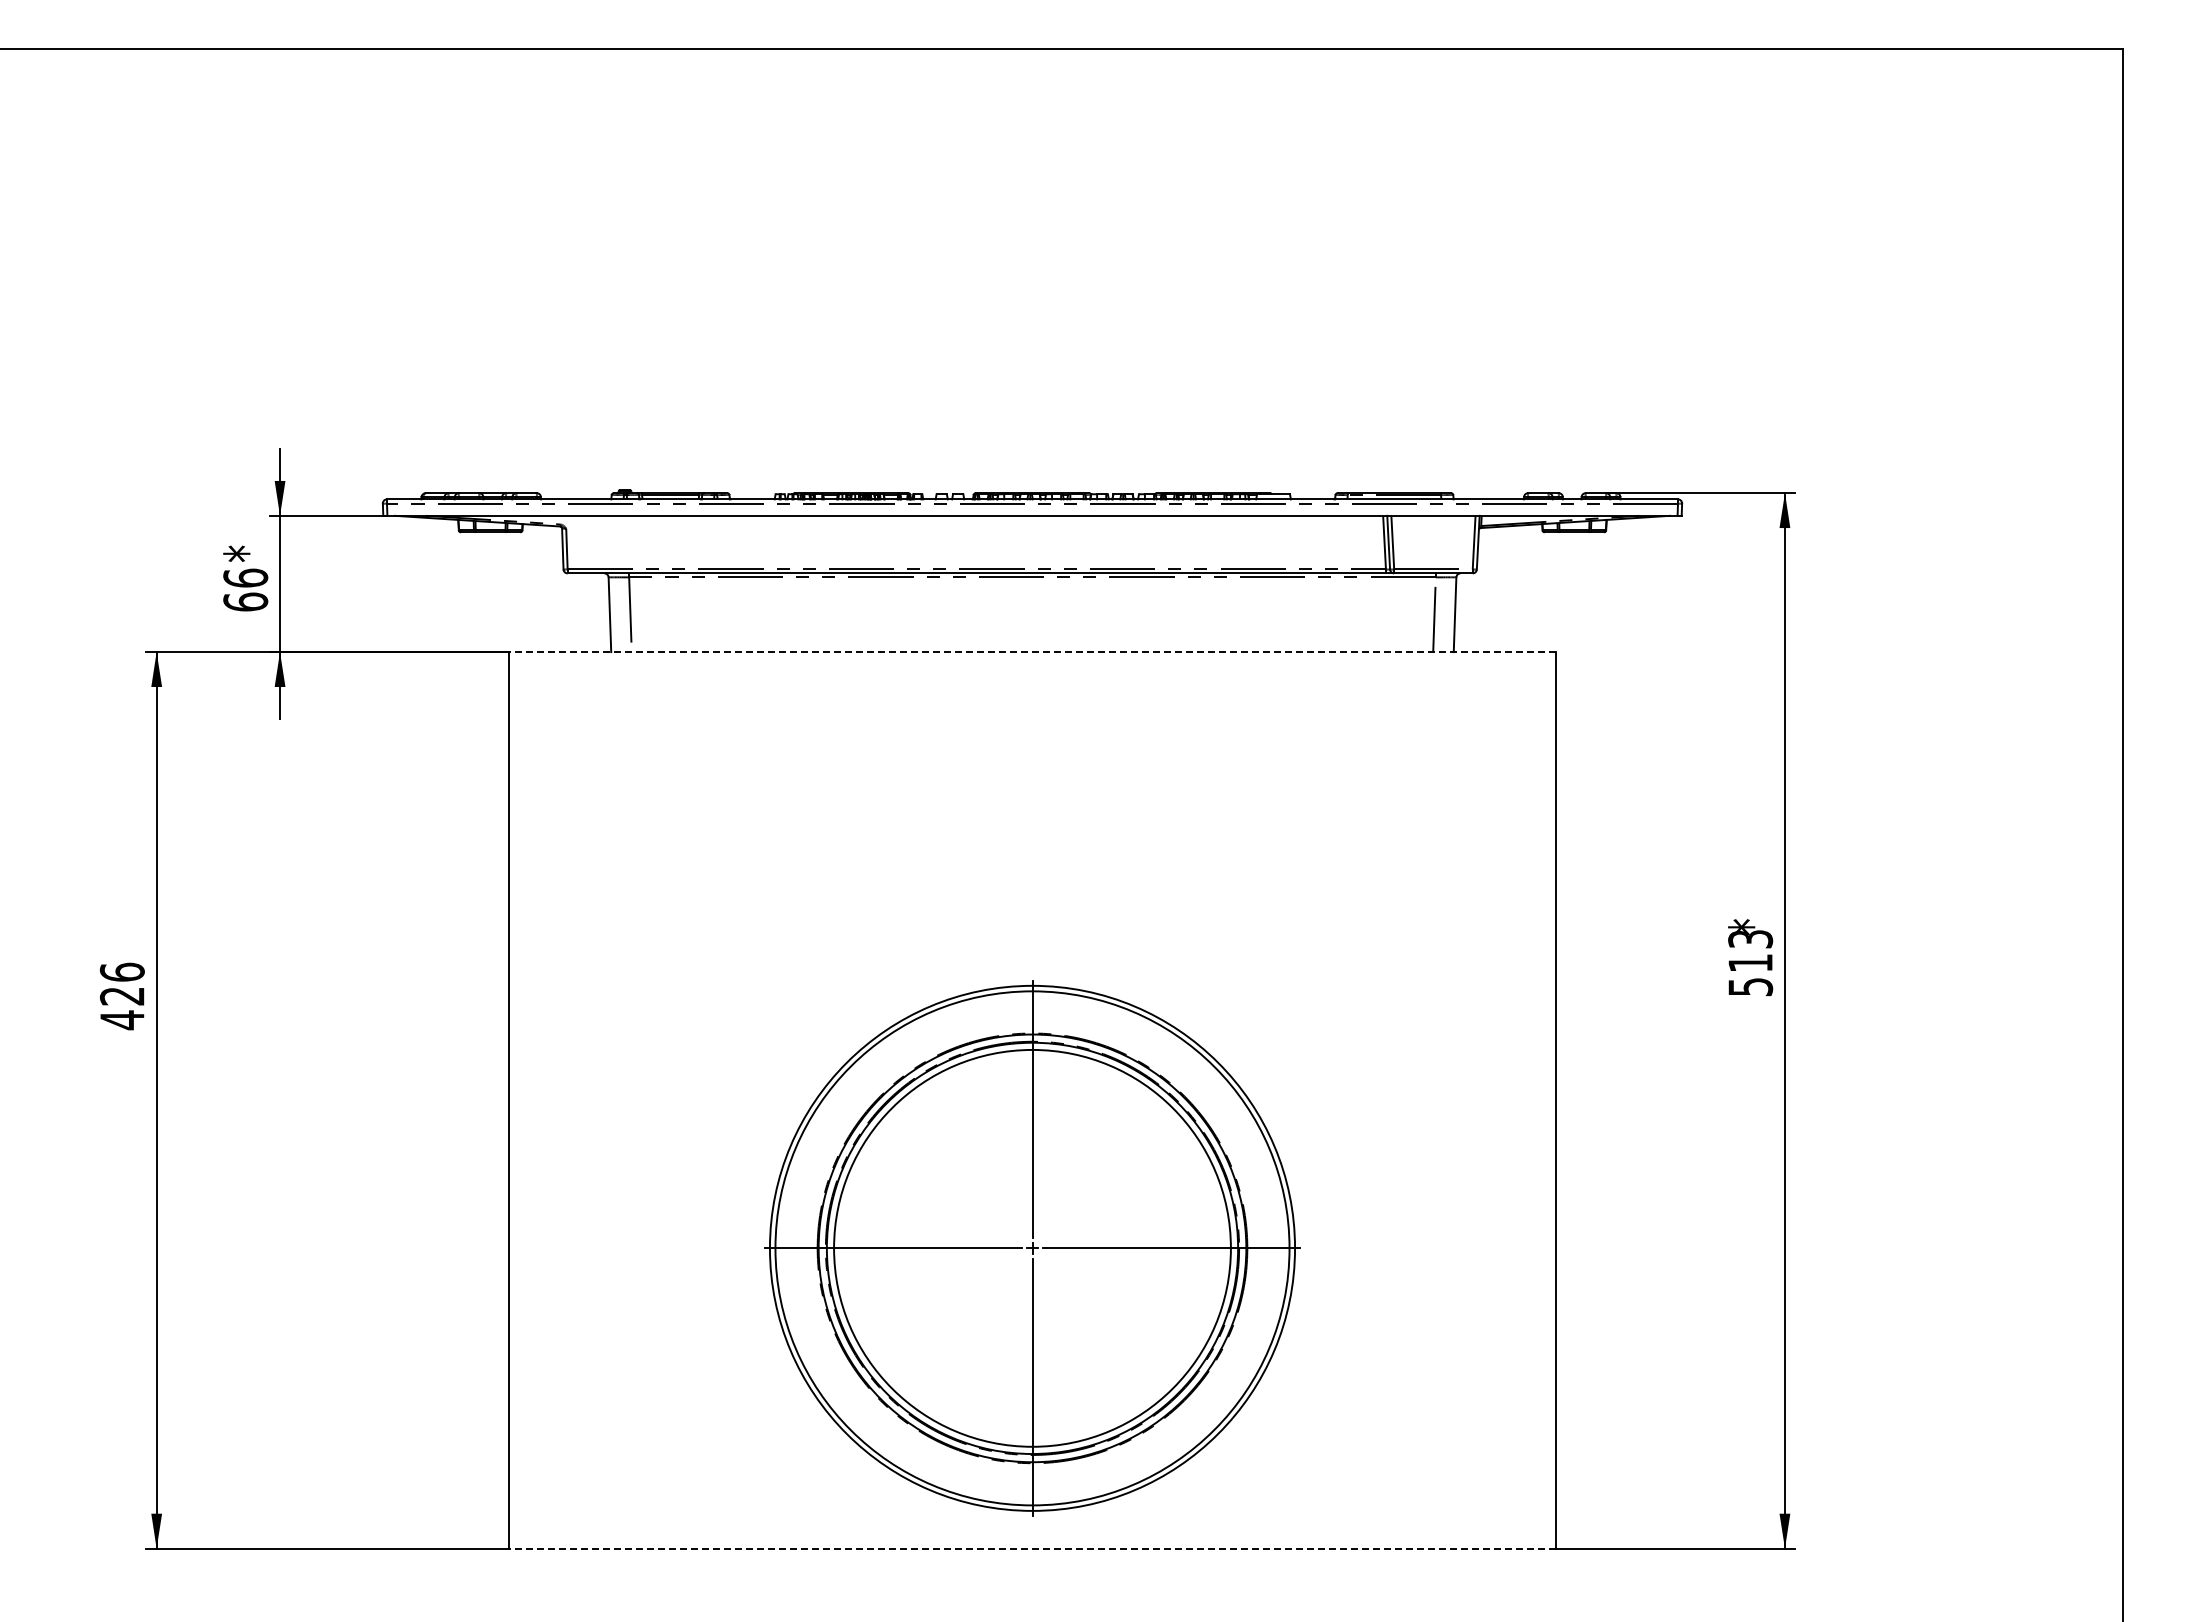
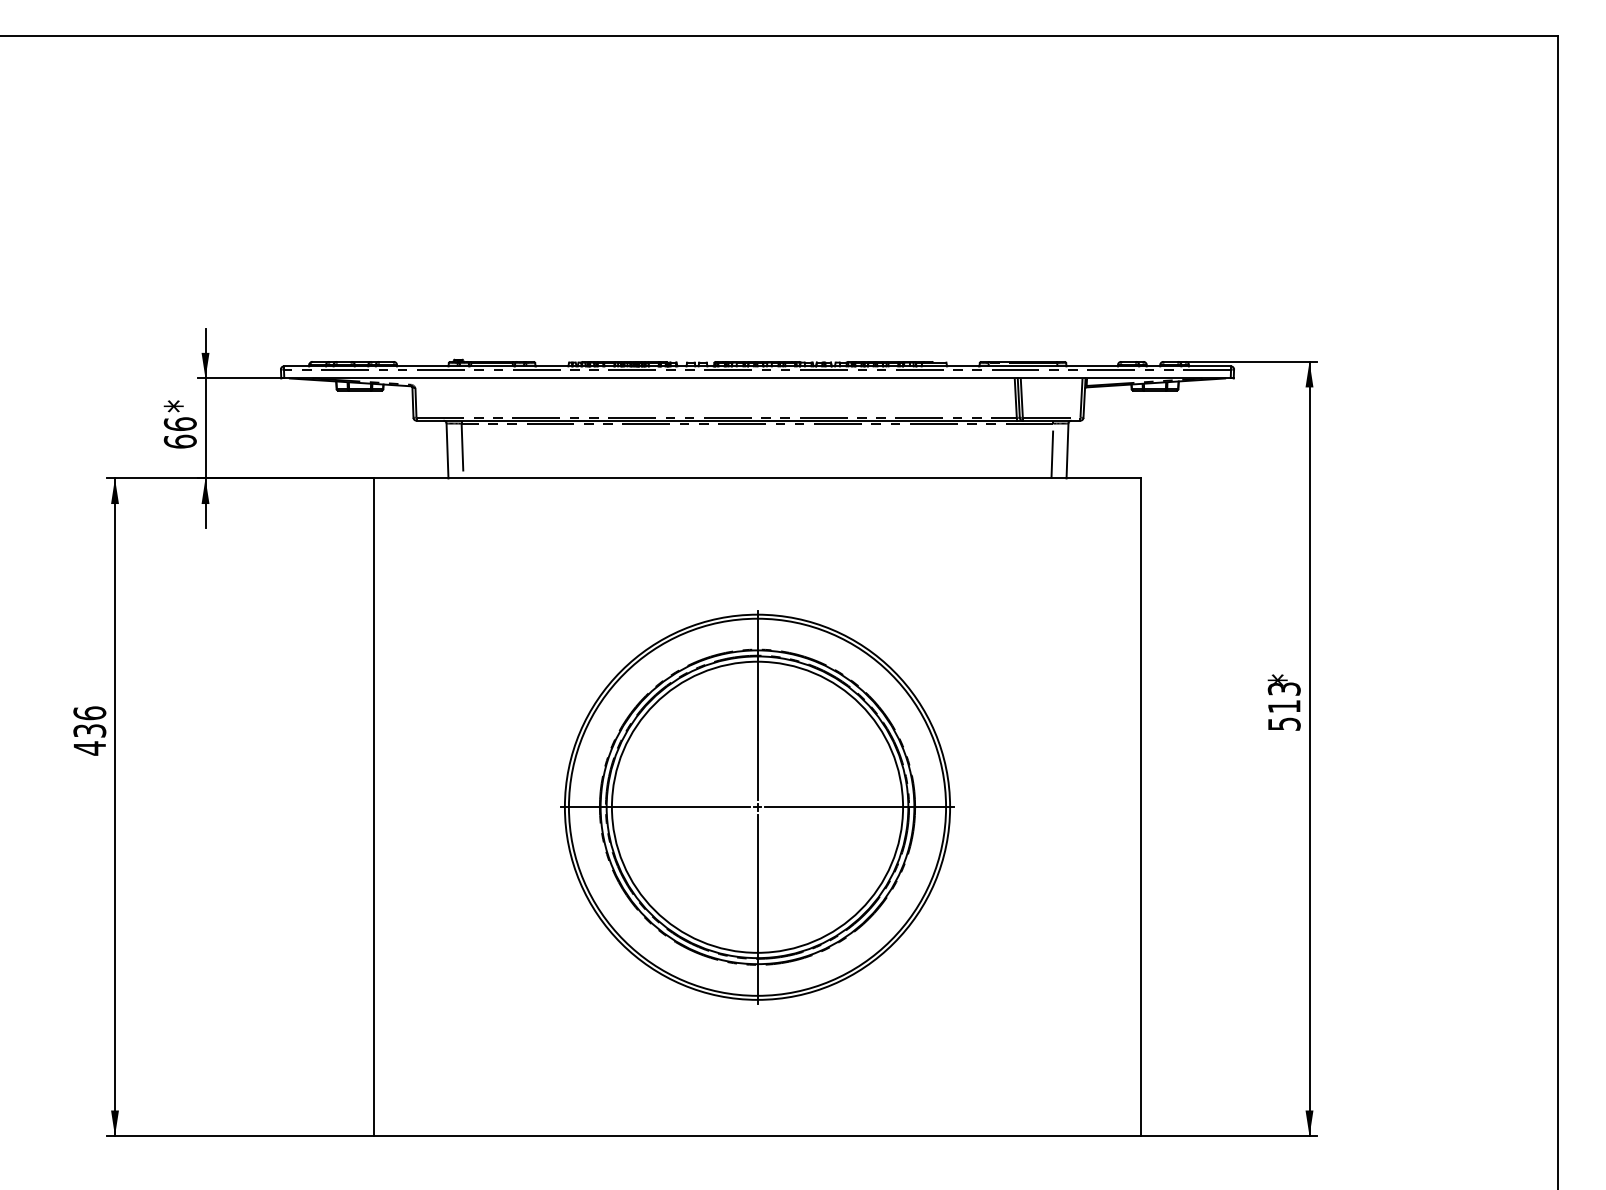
line: (1032, 652) -> (757, 478), dashed -> solid
text: (122, 996) -> (89, 731), 426 -> 436
part: (1032, 1248) -> (757, 807), moved
line: (1032, 1548) -> (757, 1136), dashed -> solid

